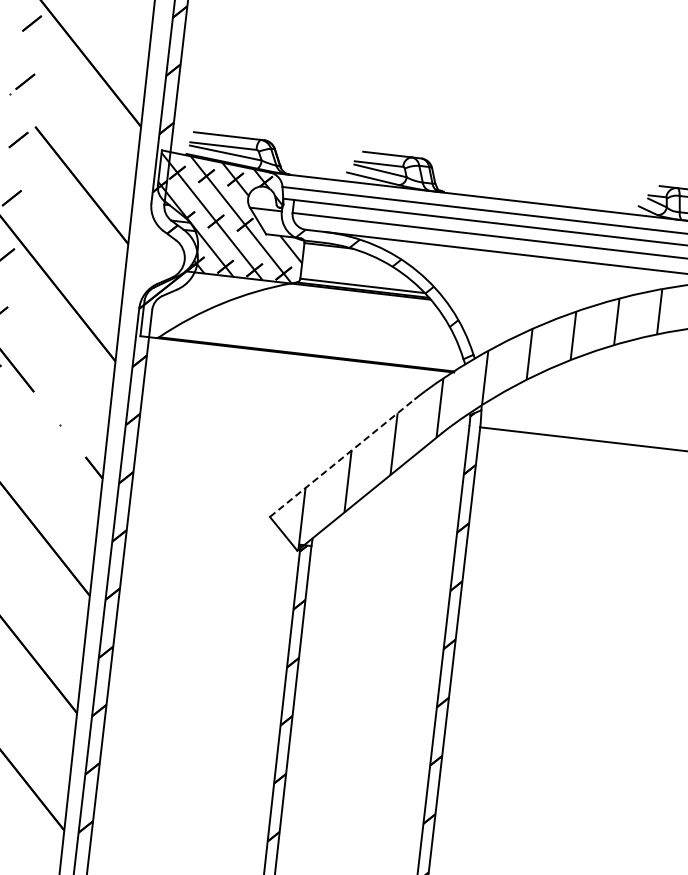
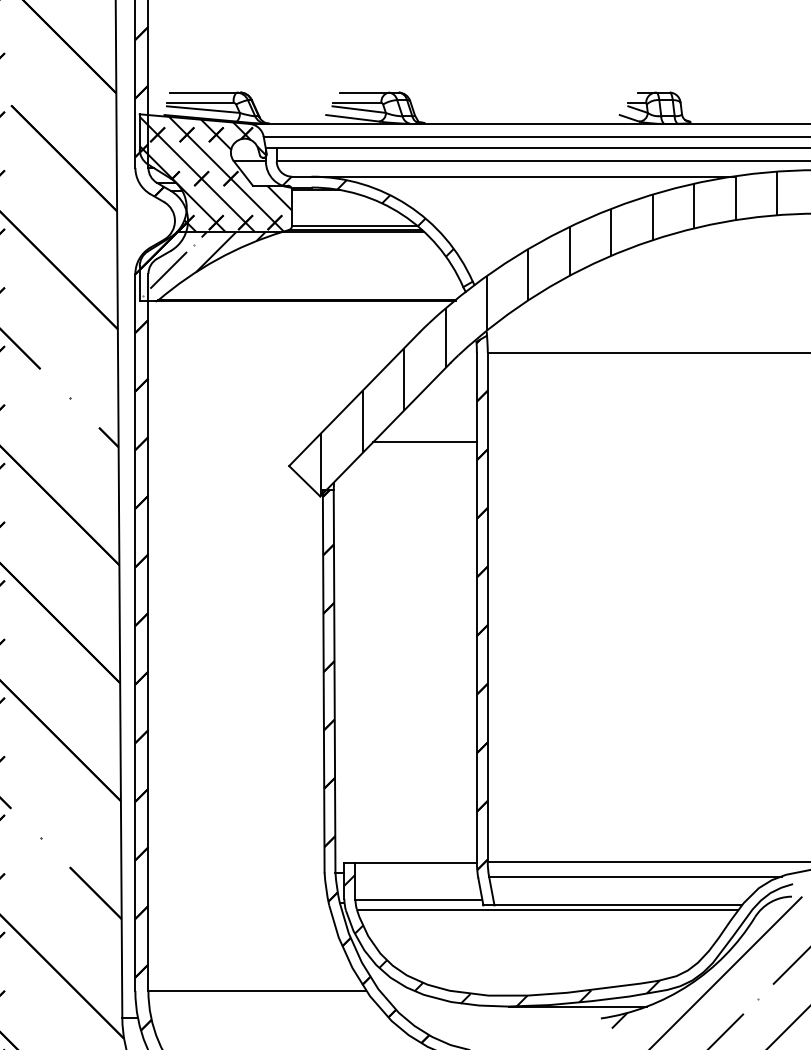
hatch: (207, 305) -> (202, 263), added
line: (342, 458) -> (354, 399), dashed -> solid
line: (407, 509) -> (424, 442), added

